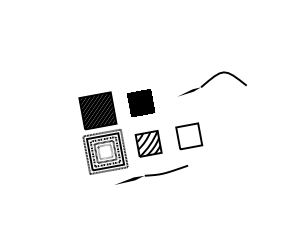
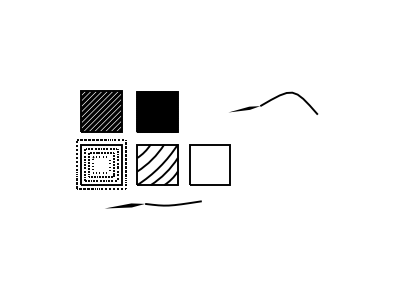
part: (210, 82) -> (273, 102), moved
part: (141, 102) -> (157, 111), size x1.43
part: (188, 136) -> (209, 164), size x1.43
part: (148, 143) -> (157, 164), size x1.43

